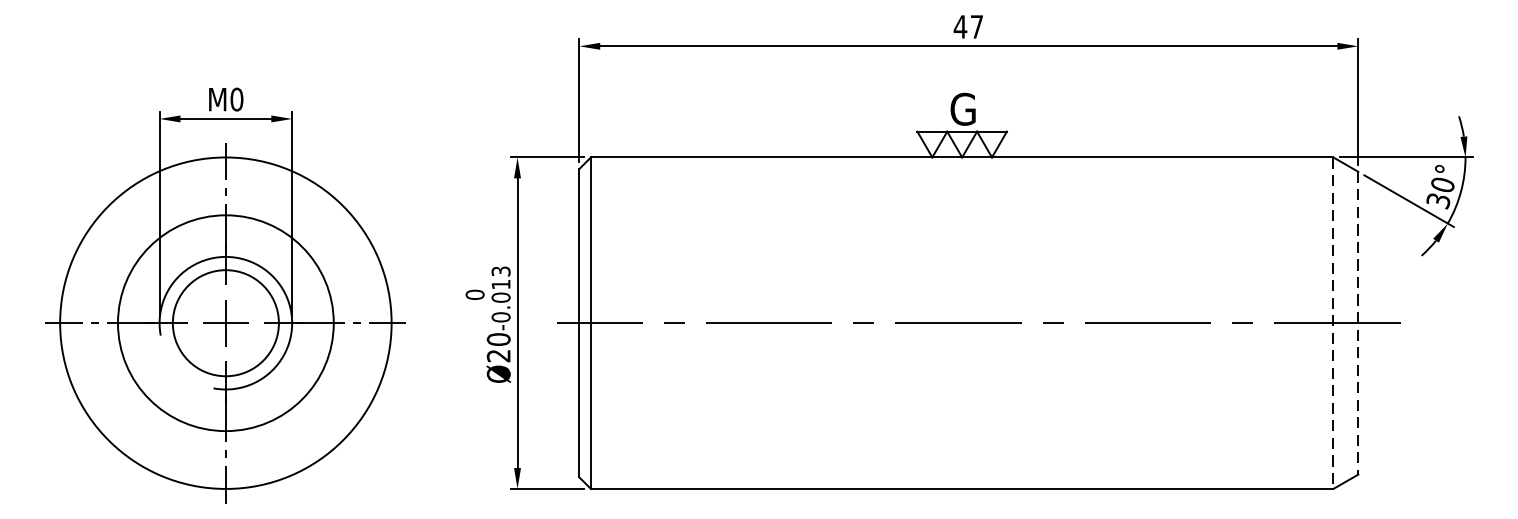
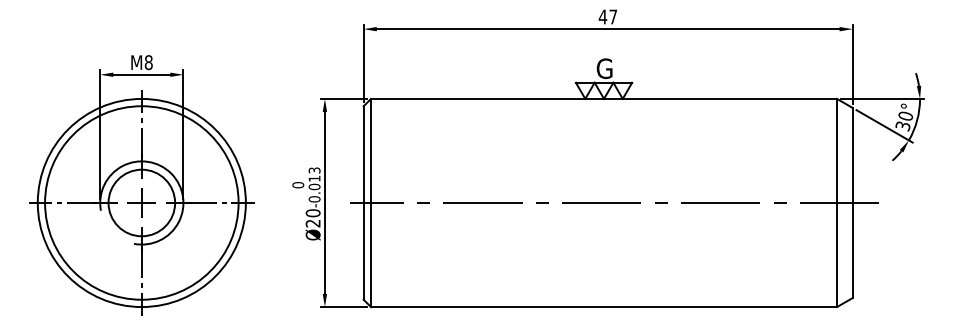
text: (236, 99) -> (148, 62), M0 -> M8
circle: (225, 322) -> (141, 202), size x1.43
line: (1334, 324) -> (837, 203), dashed -> solid
line: (1357, 324) -> (852, 203), dashed -> solid

